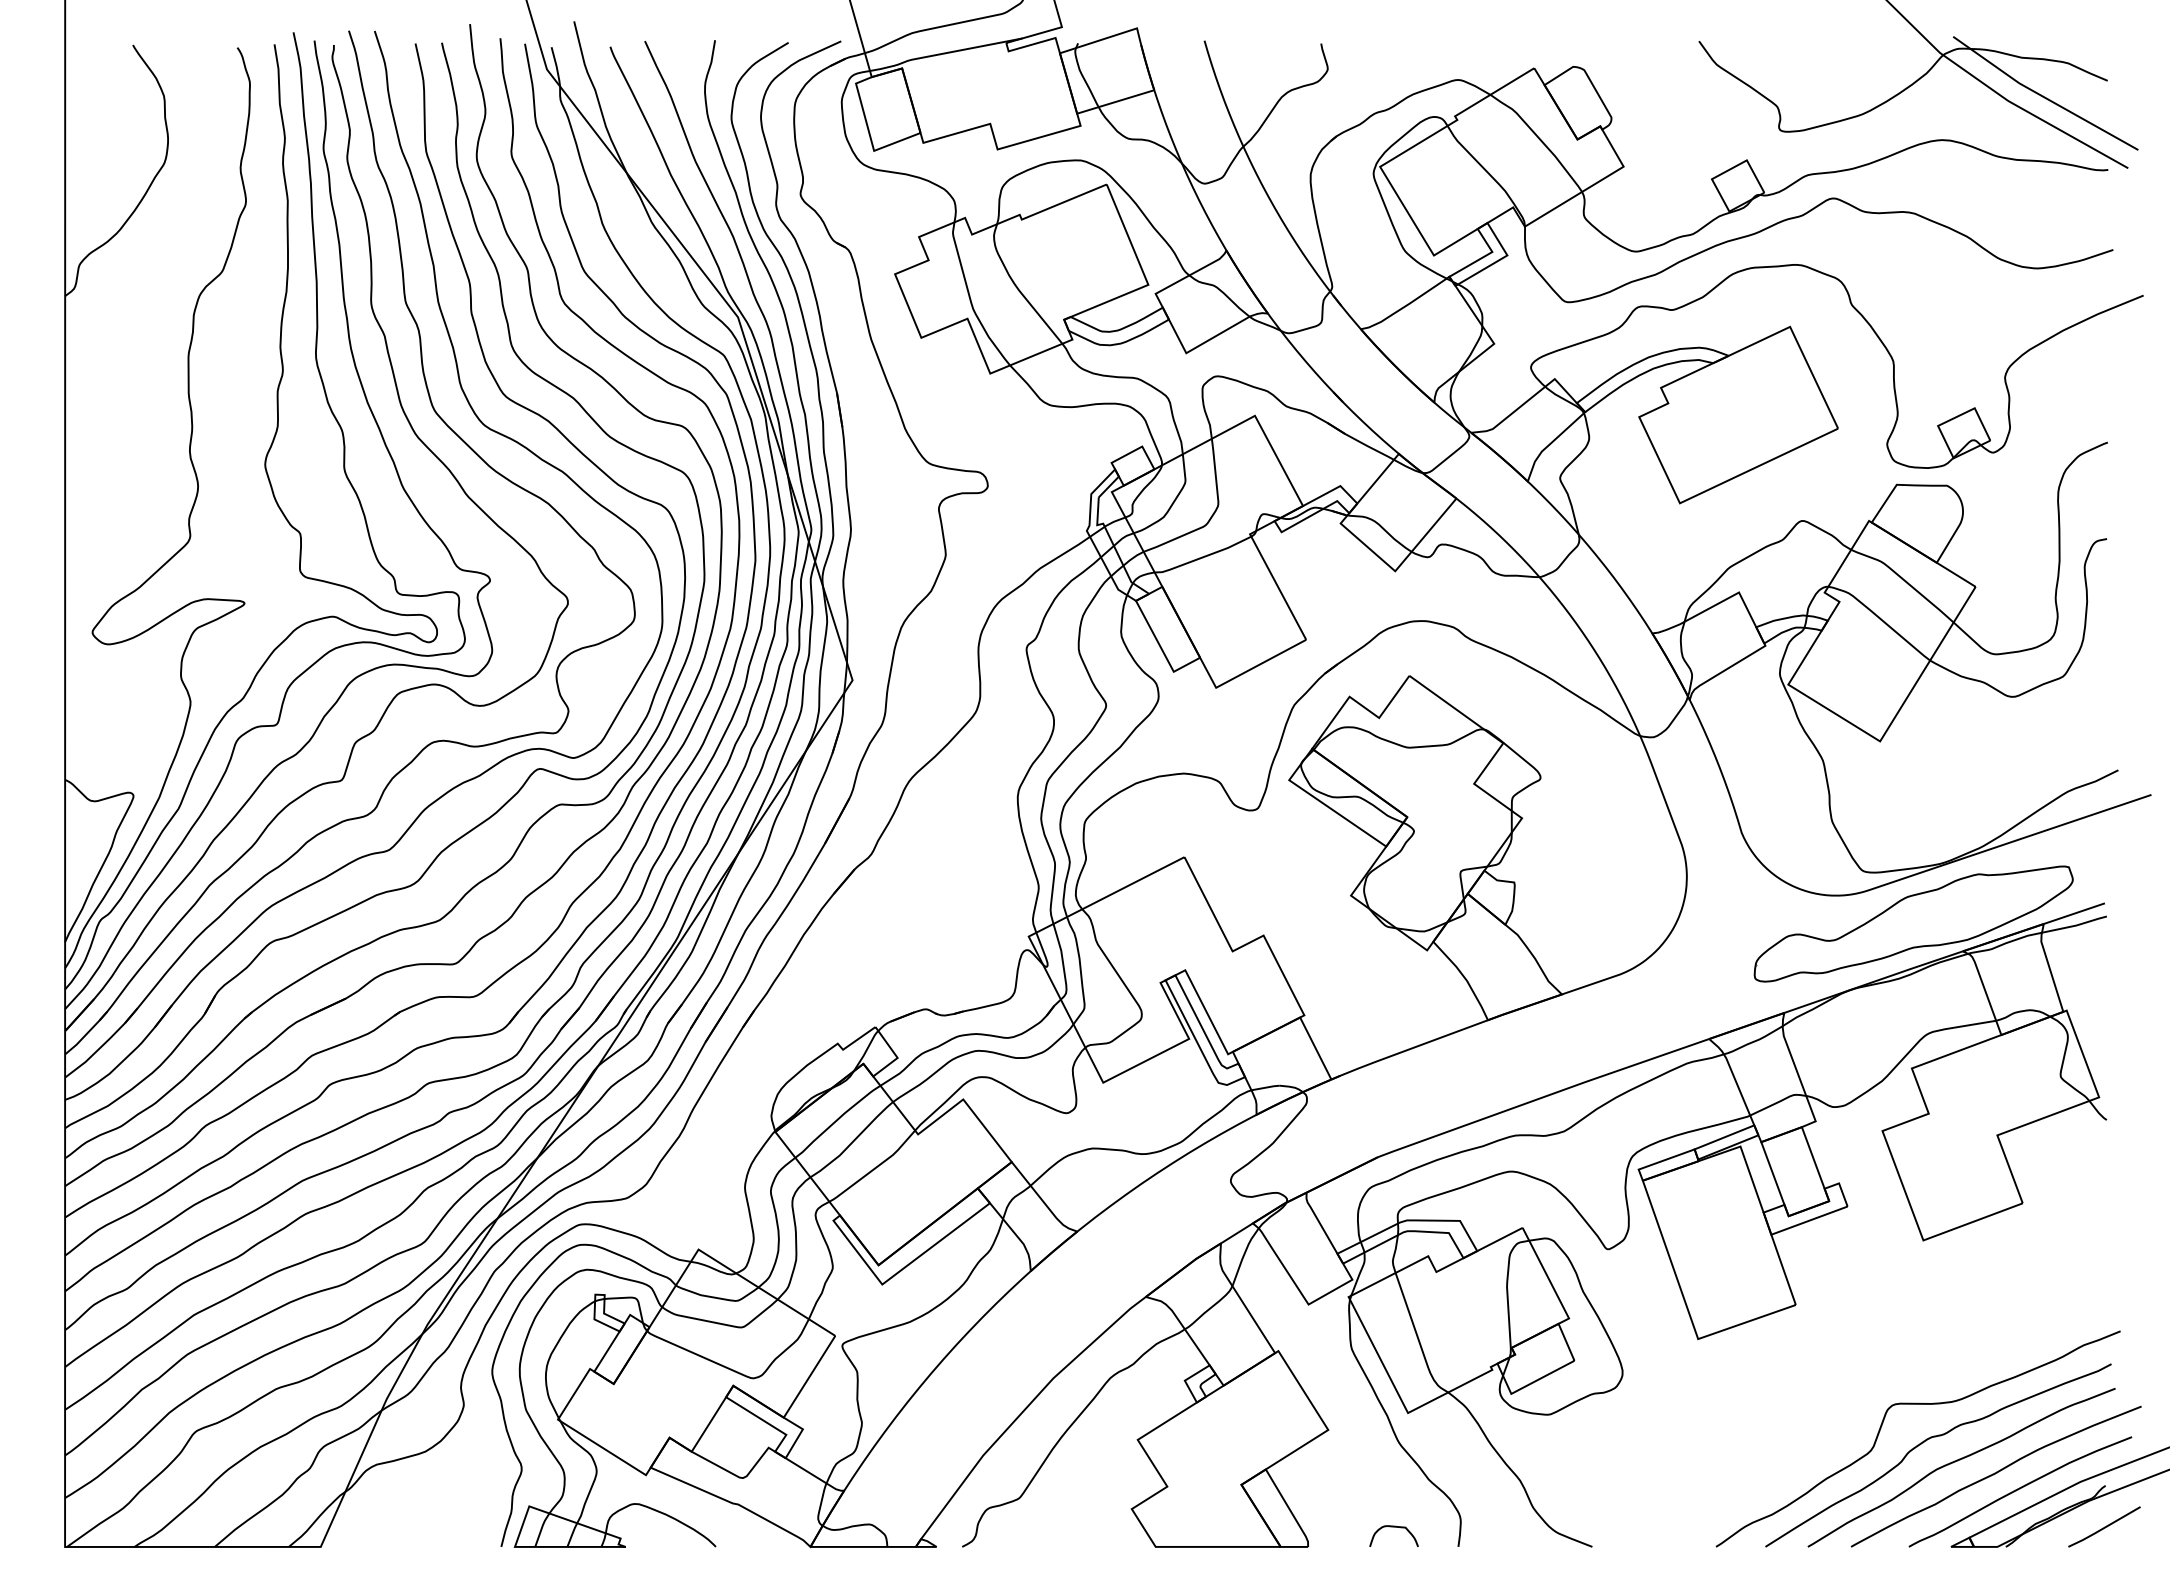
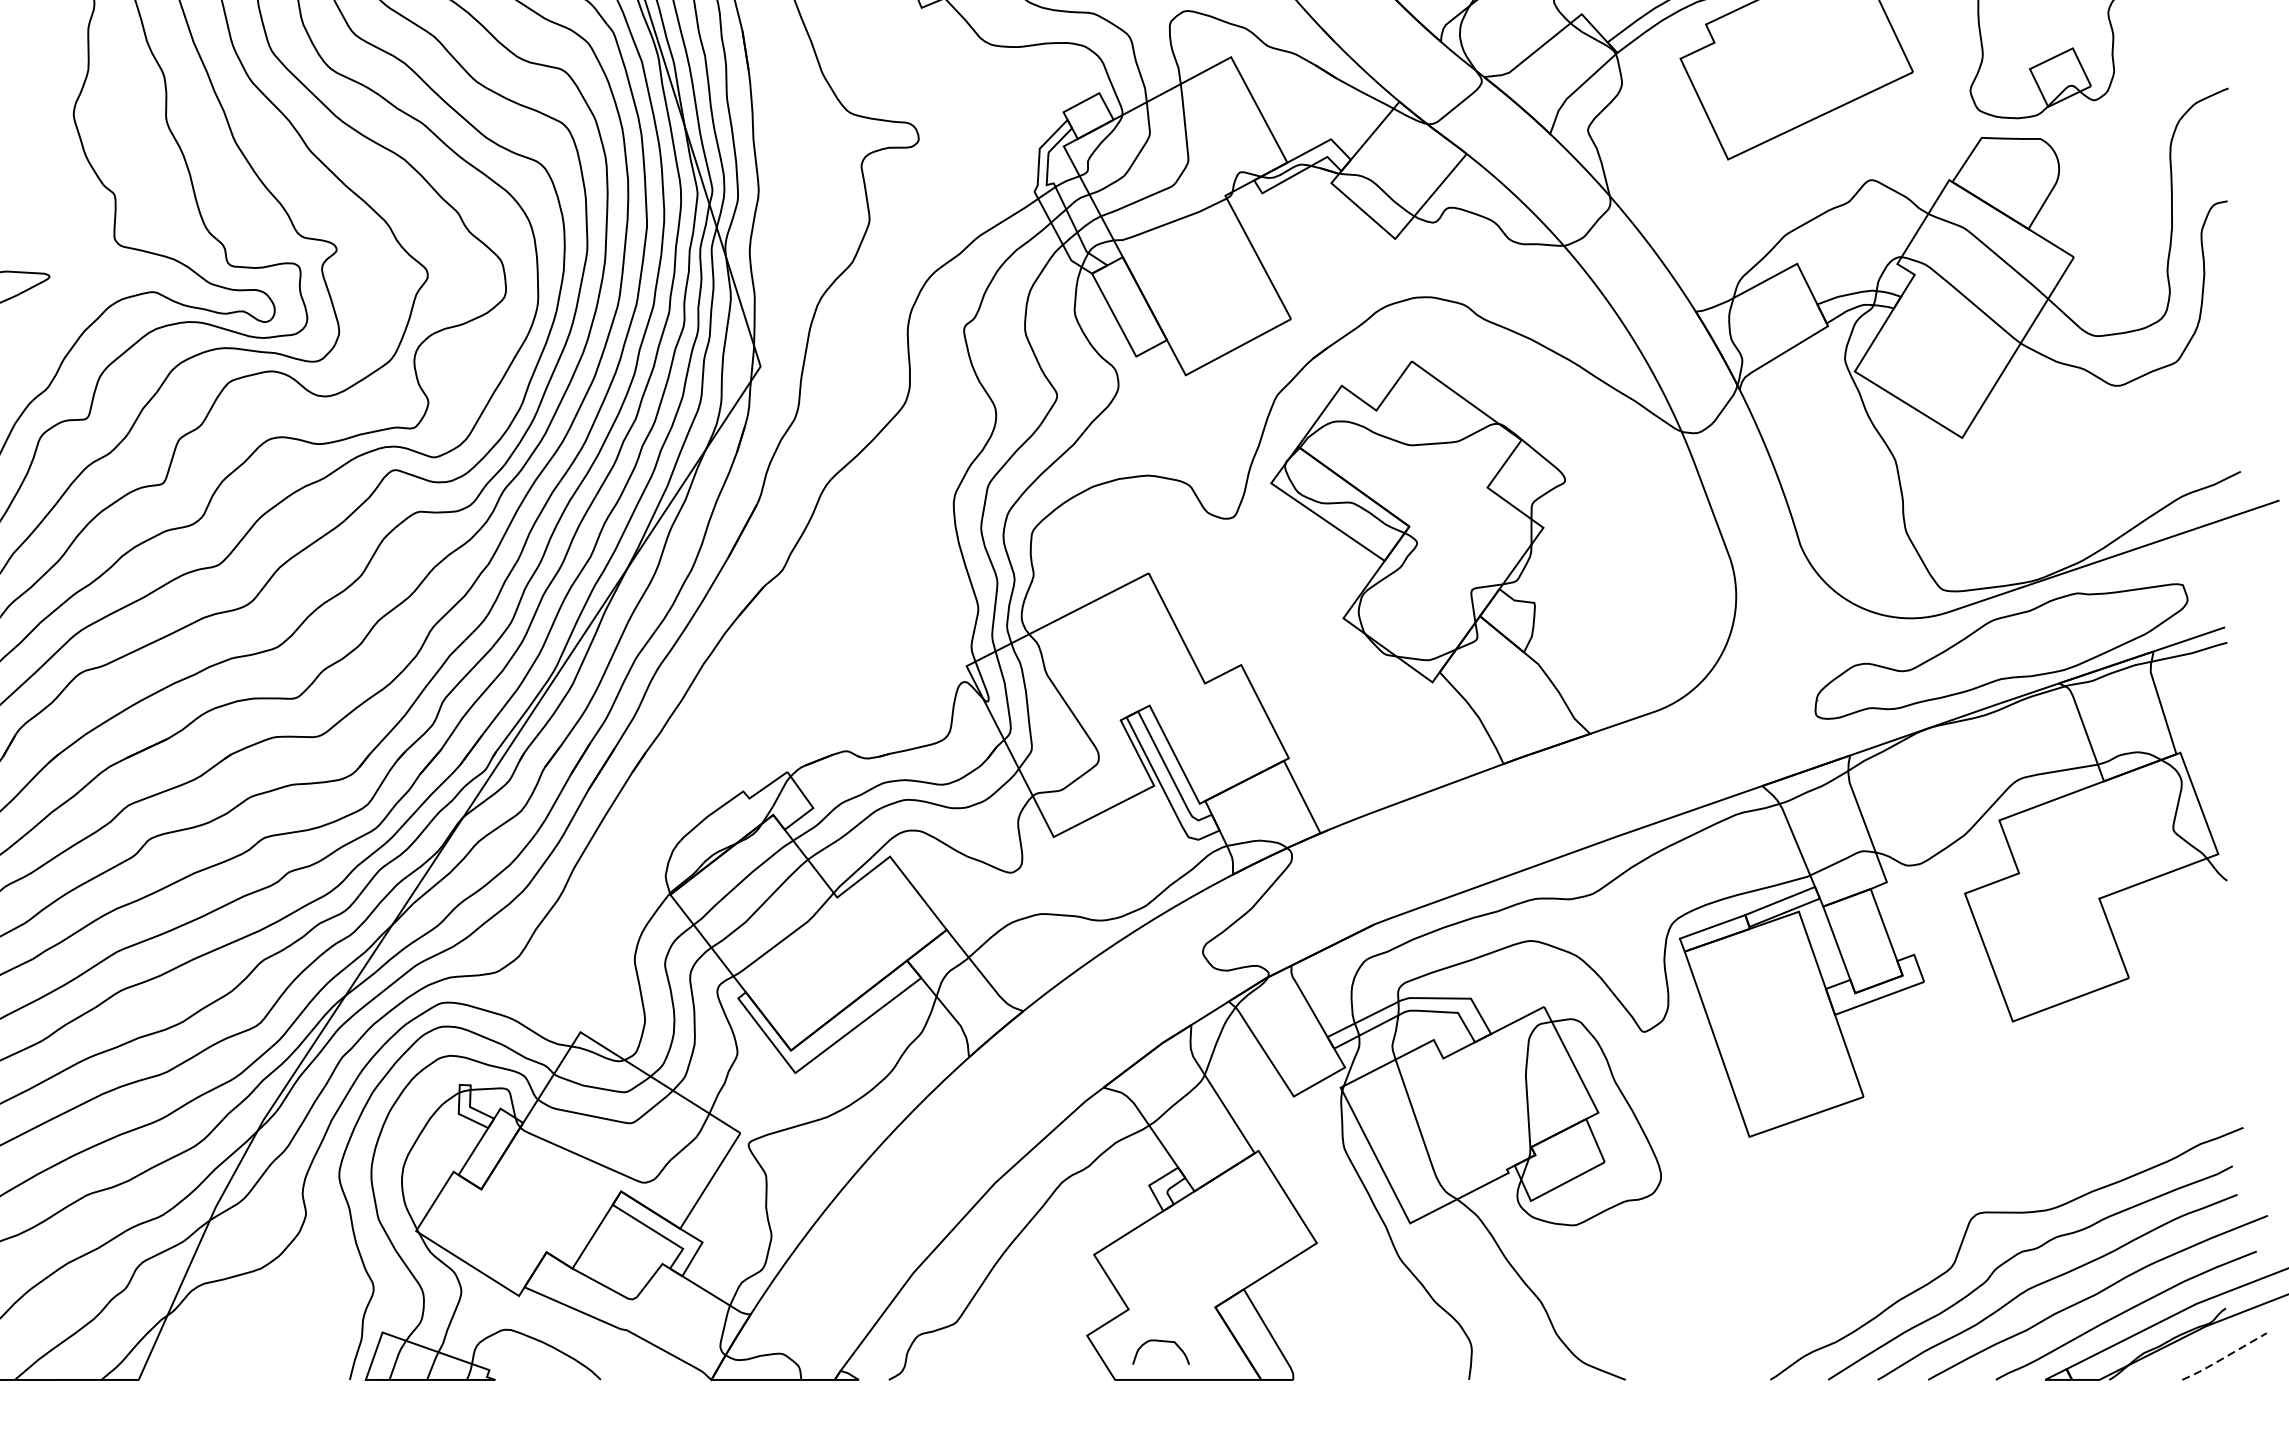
part: (1393, 1527) -> (1160, 1342), moved
line: (2103, 1528) -> (2223, 1358), solid -> dashed

